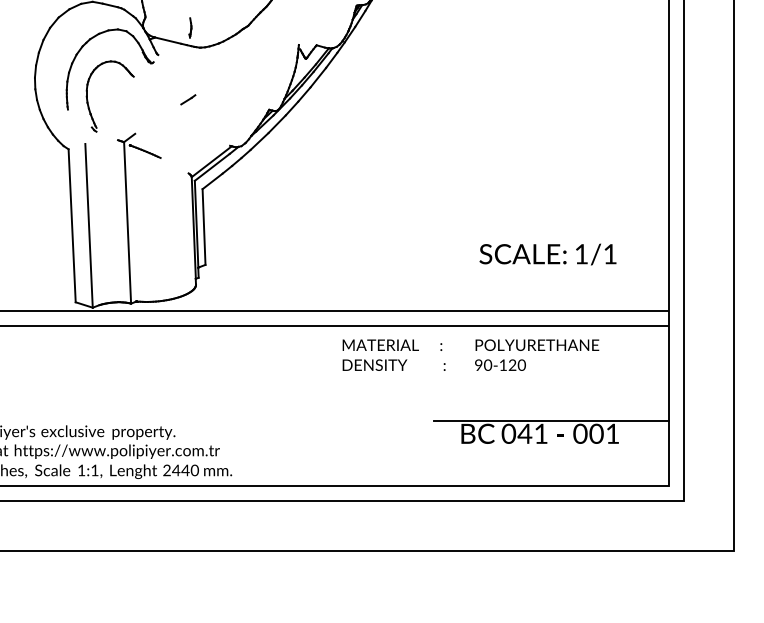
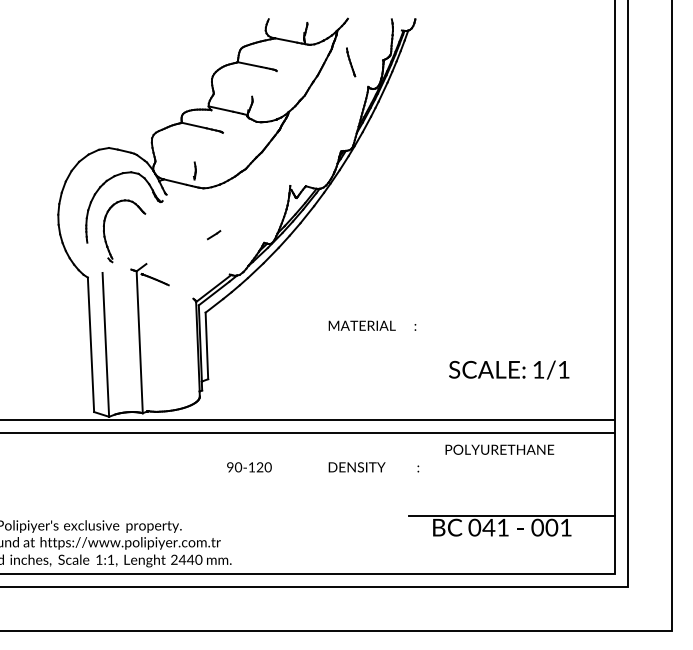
line: (188, 100) -> (214, 235), moved
text: (392, 344) -> (372, 325), moved
text: (500, 365) -> (249, 467), moved

